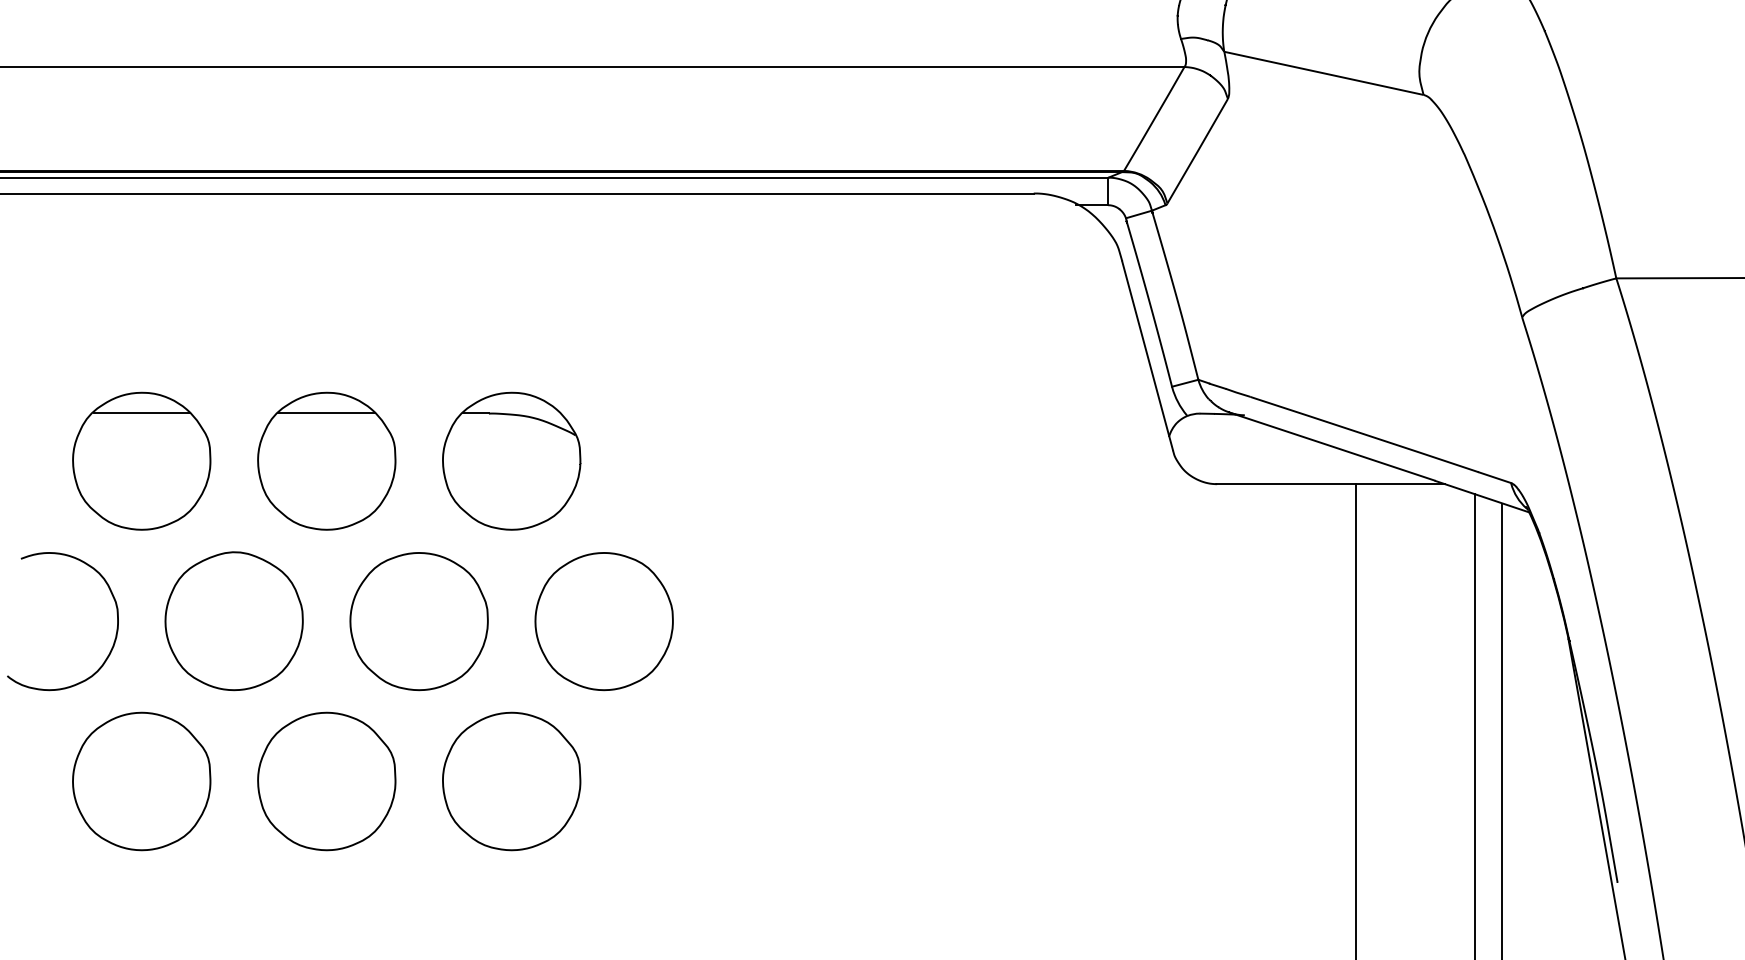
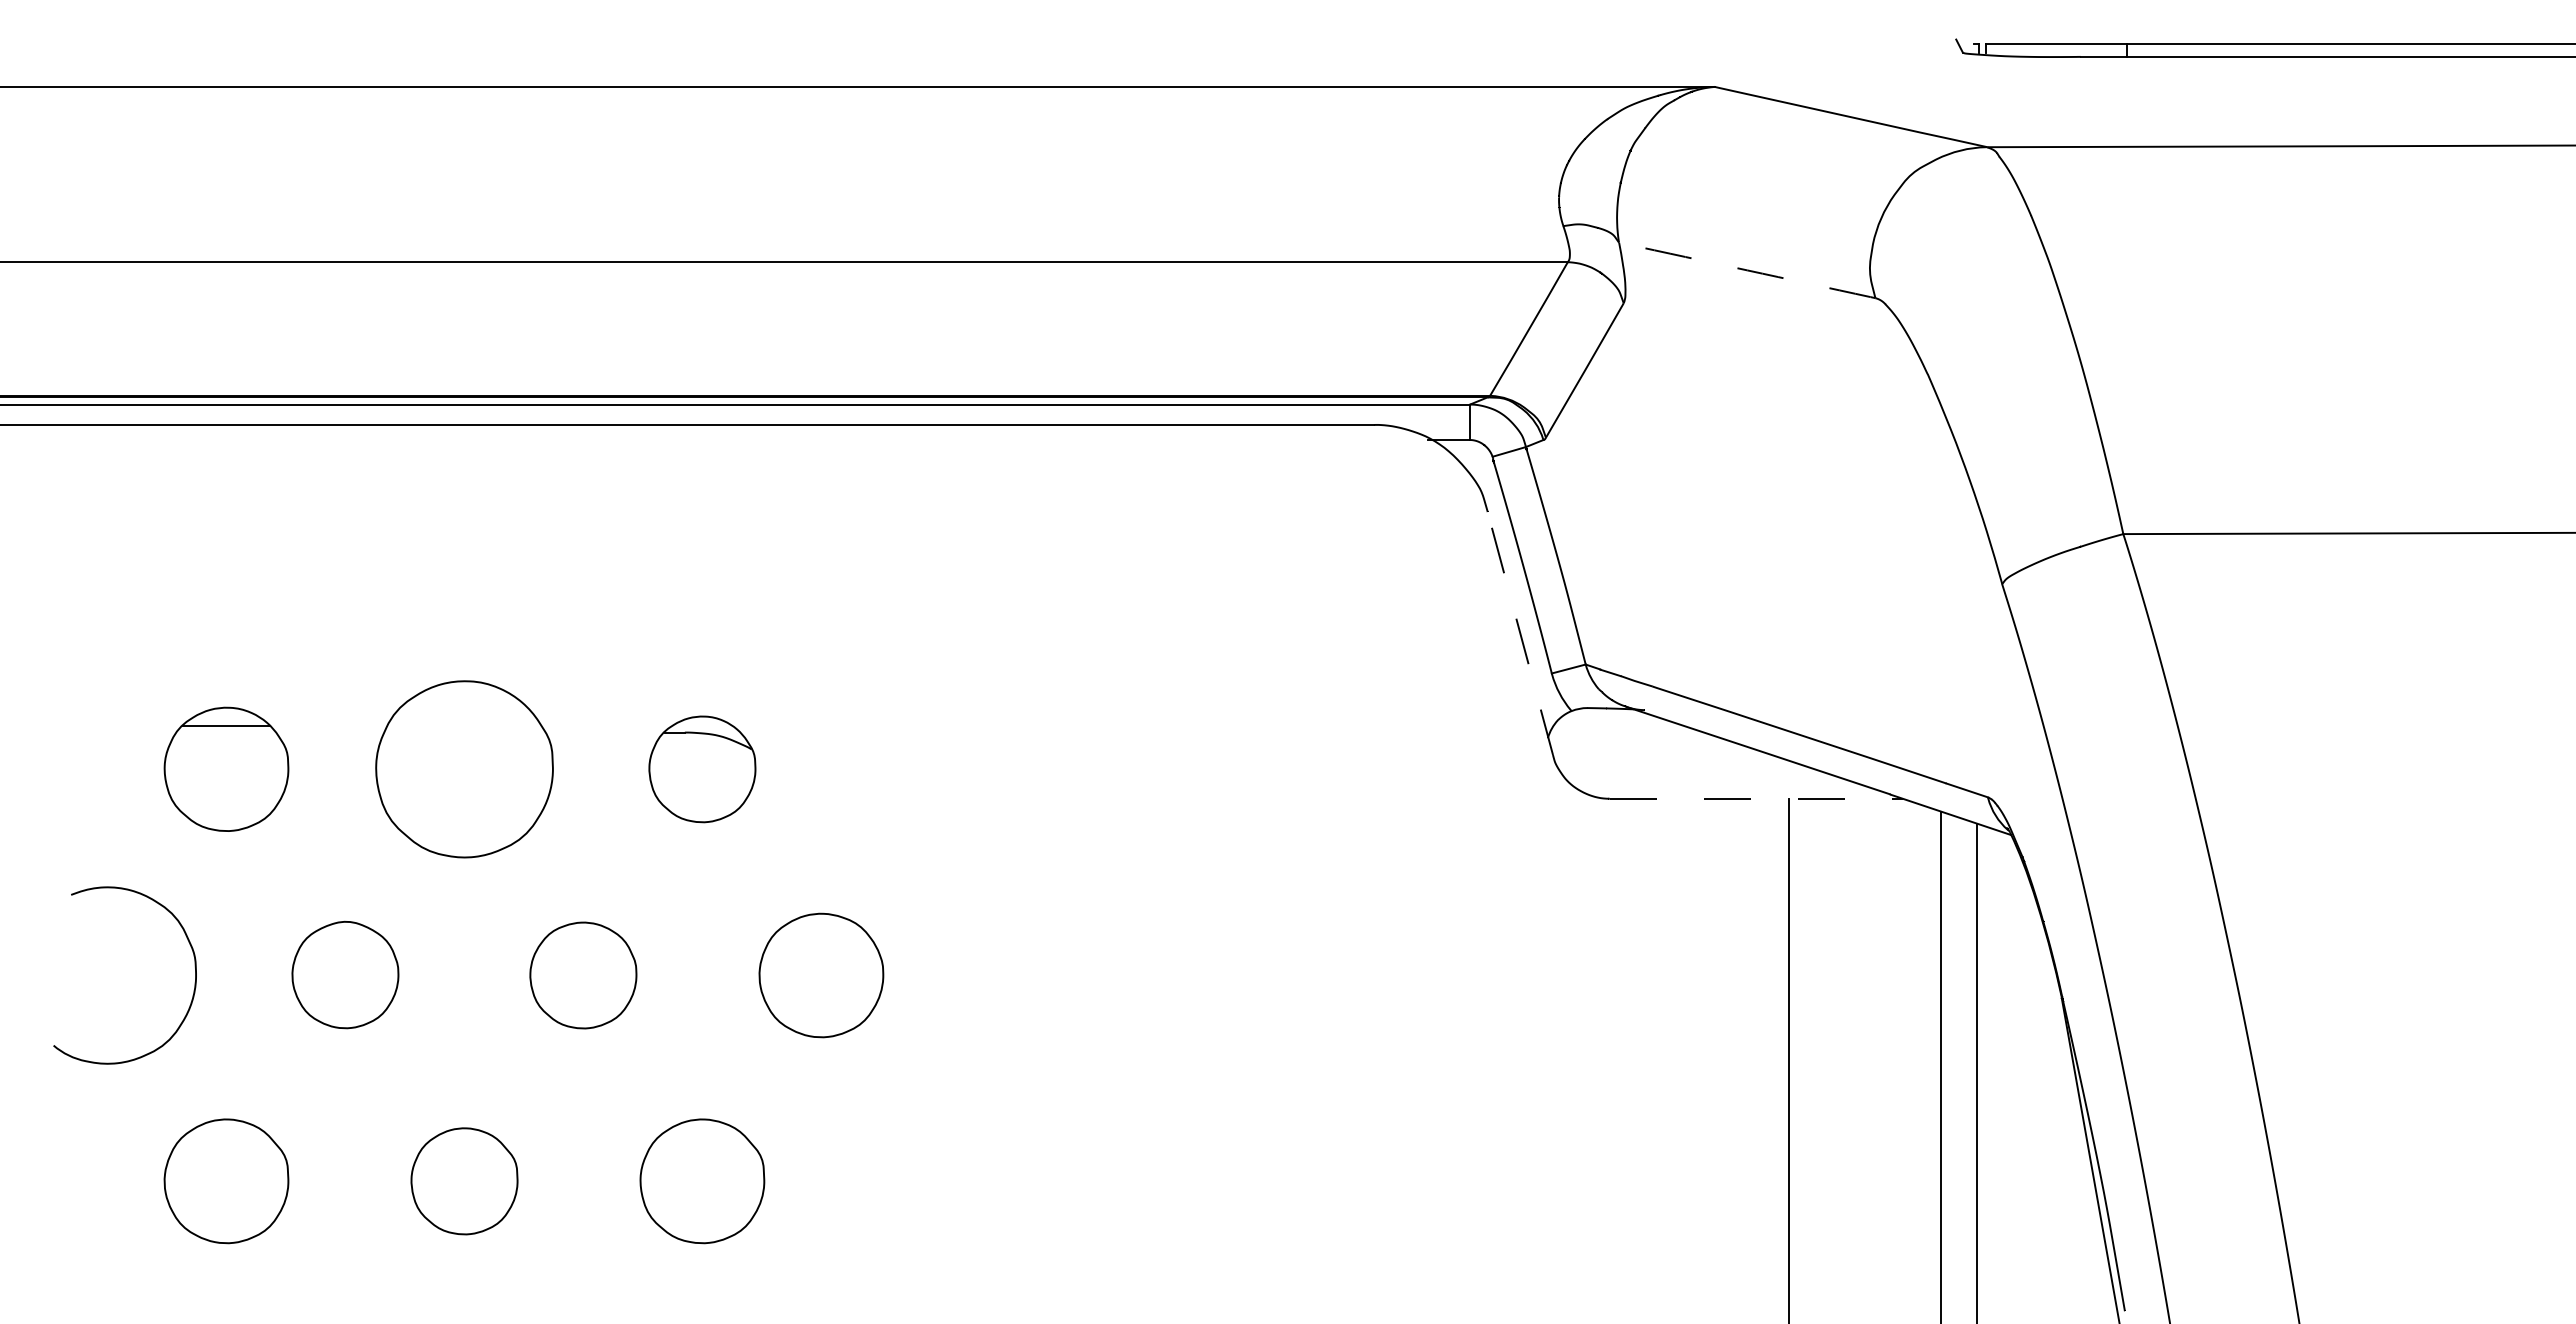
line: (1324, 73) -> (1747, 270), solid -> dashed
line: (1147, 355) -> (1520, 633), solid -> dashed
line: (326, 413) -> (464, 707), removed
part: (141, 461) -> (226, 769), size x0.7
part: (511, 461) -> (702, 769), size x0.6
line: (1331, 483) -> (1756, 798), solid -> dashed
part: (234, 620) -> (345, 974), size x0.6
part: (419, 621) -> (583, 975), size x0.6
part: (604, 621) -> (821, 975), size x0.7
part: (141, 781) -> (226, 1181), size x0.7
part: (326, 781) -> (464, 1181), size x0.6
part: (511, 781) -> (702, 1181), size x0.7

